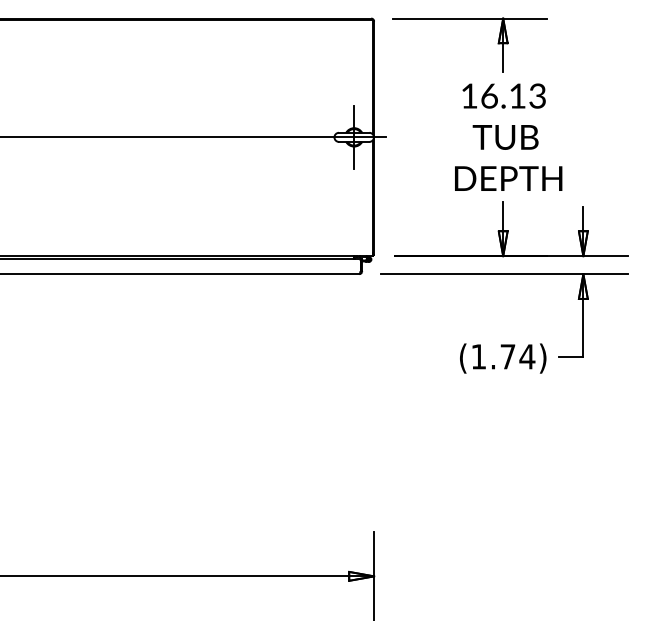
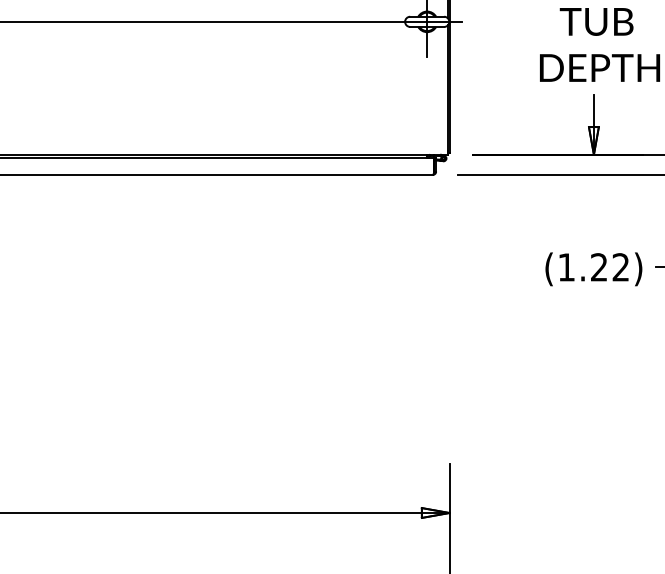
text: (517, 356) -> (609, 267), (1.74) -> (1.22)

